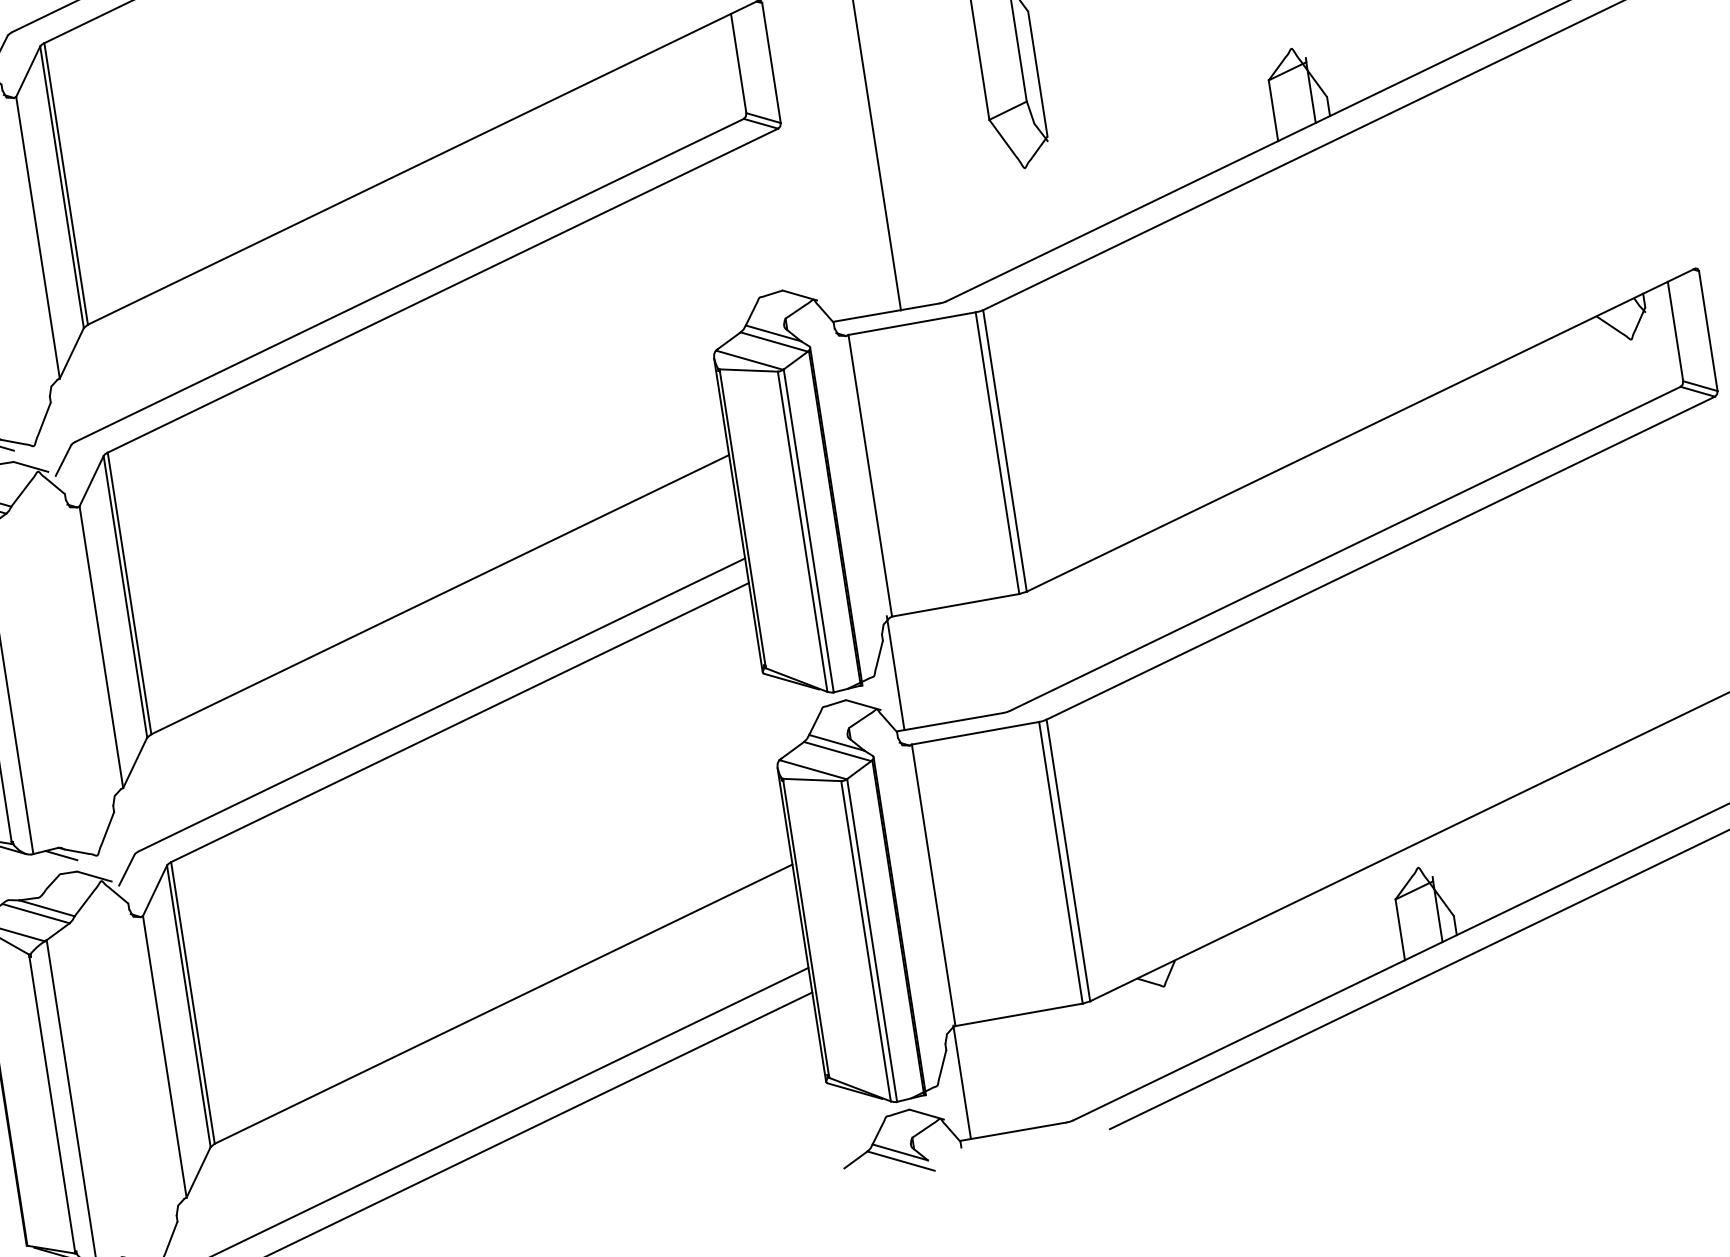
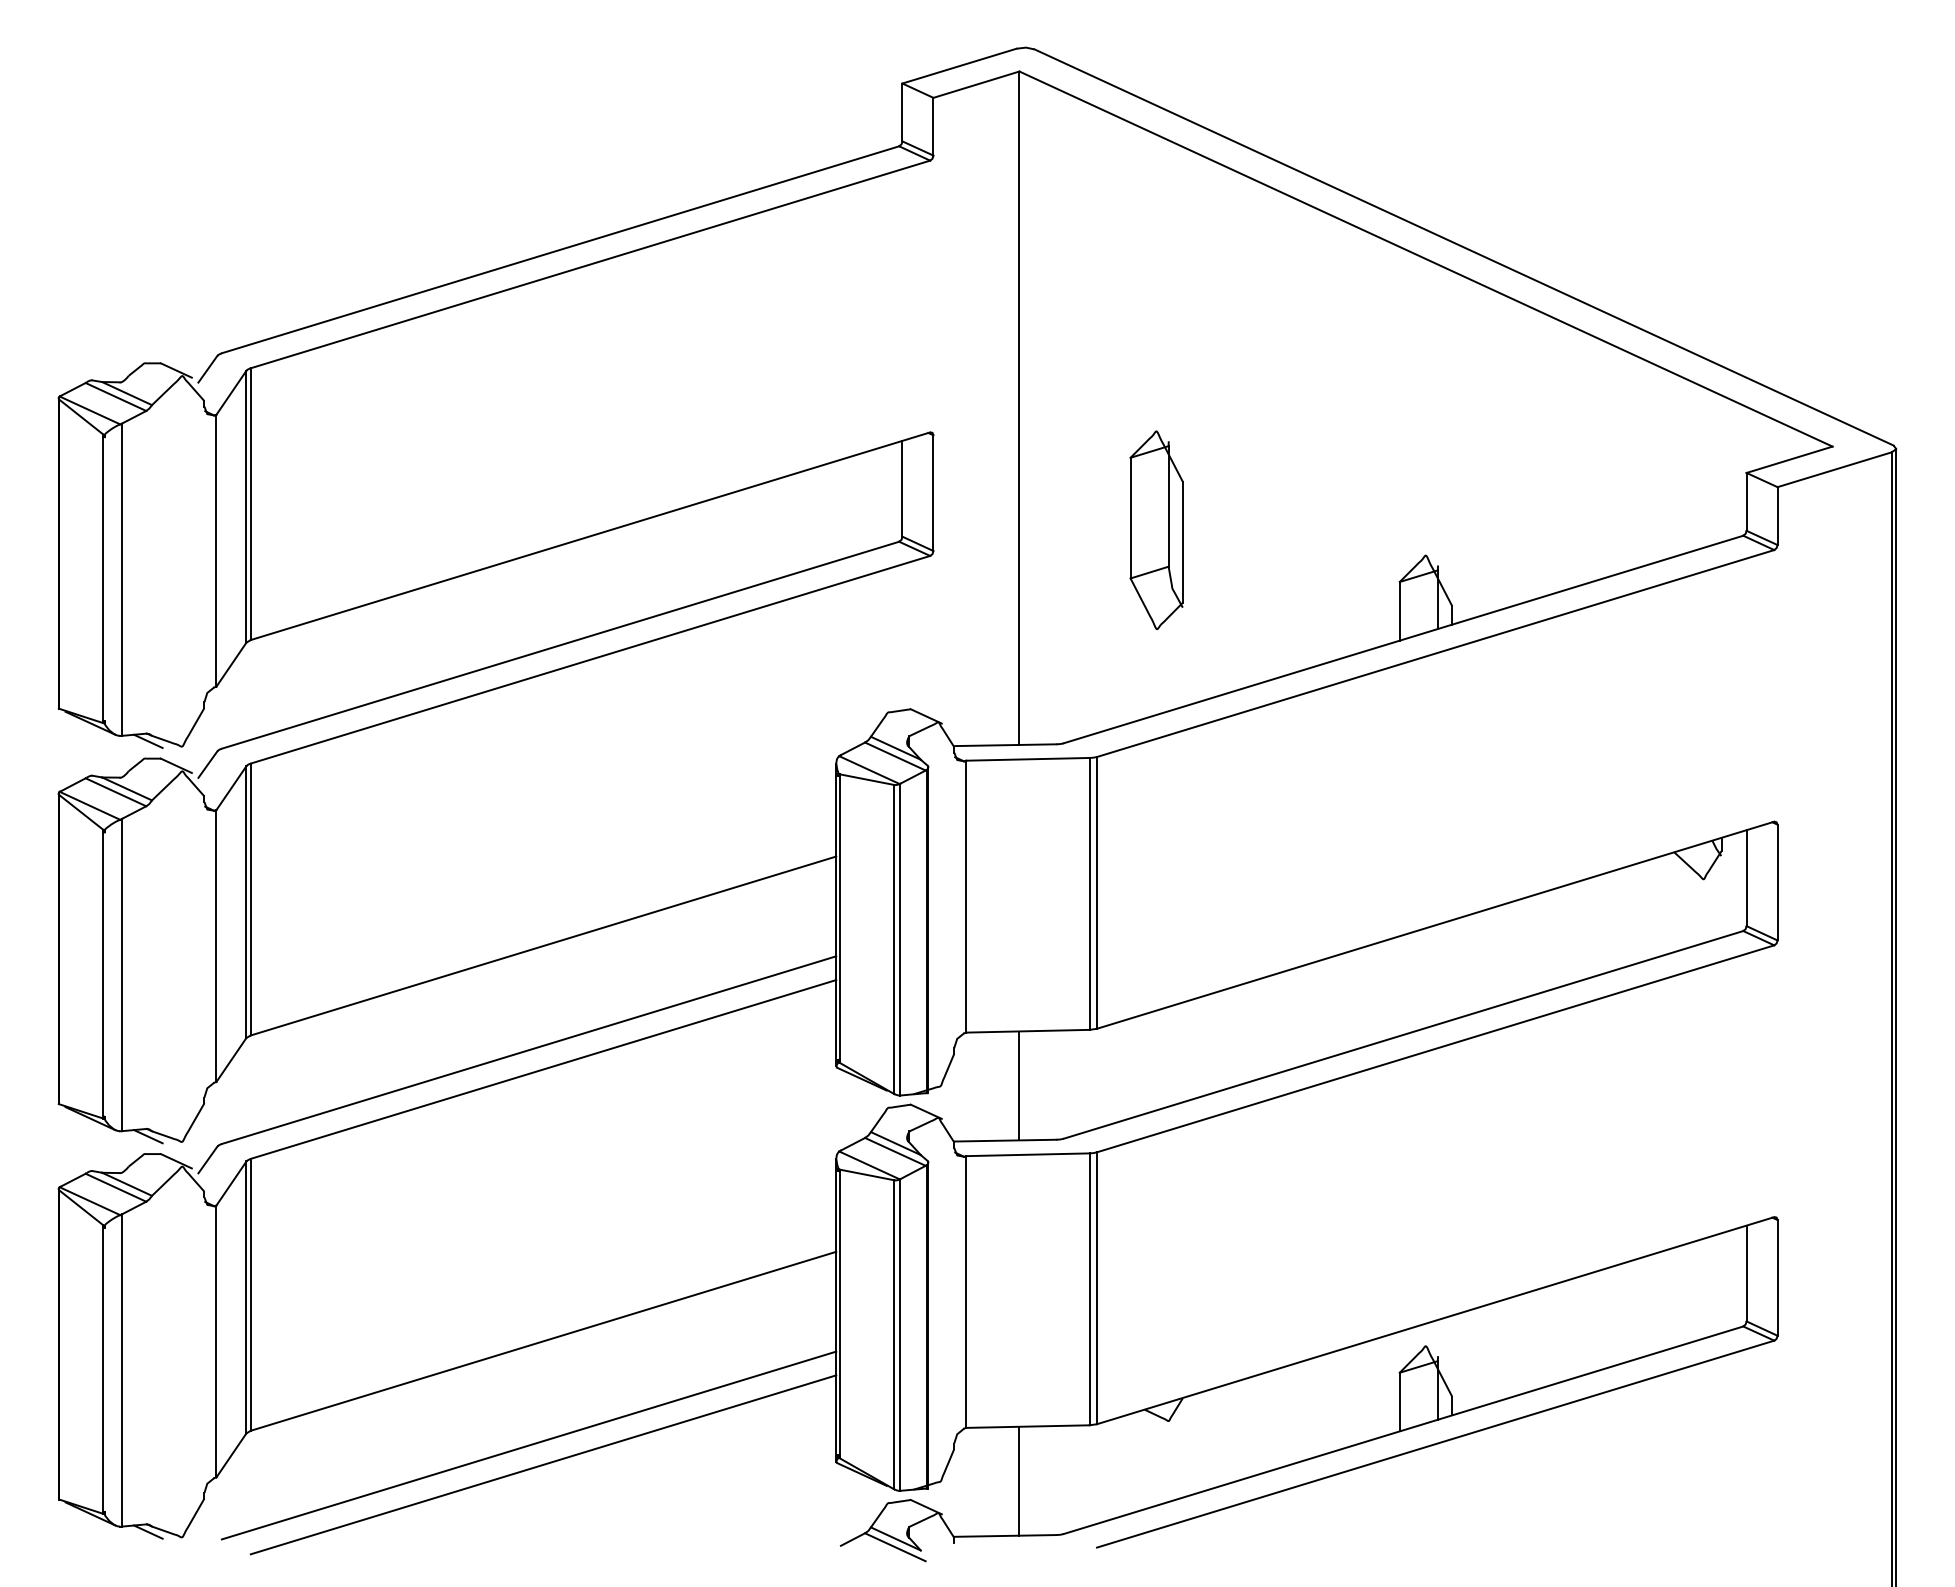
line: (895, 672) -> (1019, 1085), moved
line: (962, 1081) -> (1019, 1481), moved

